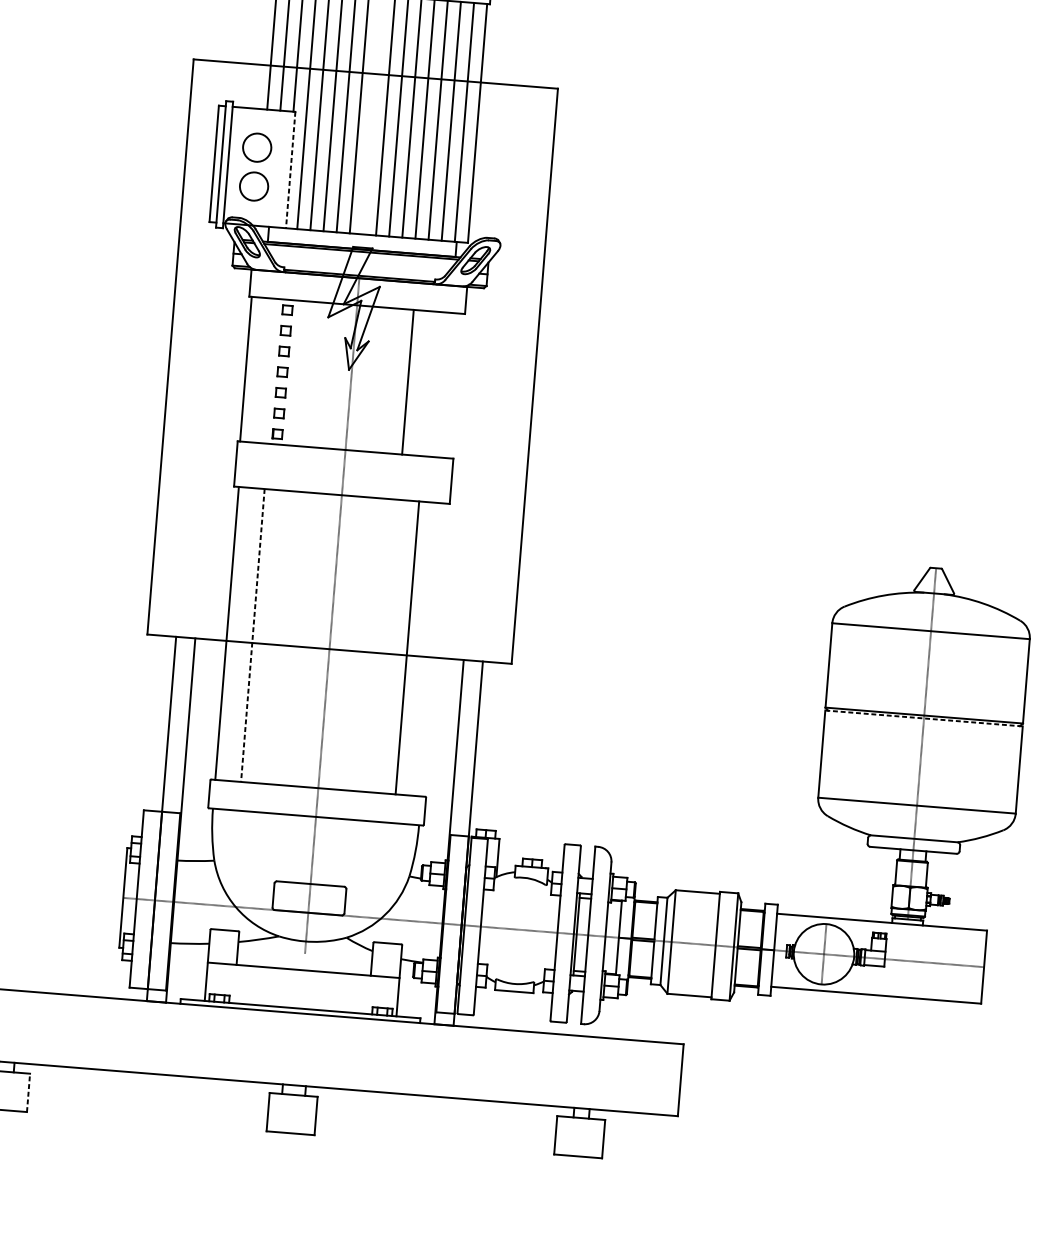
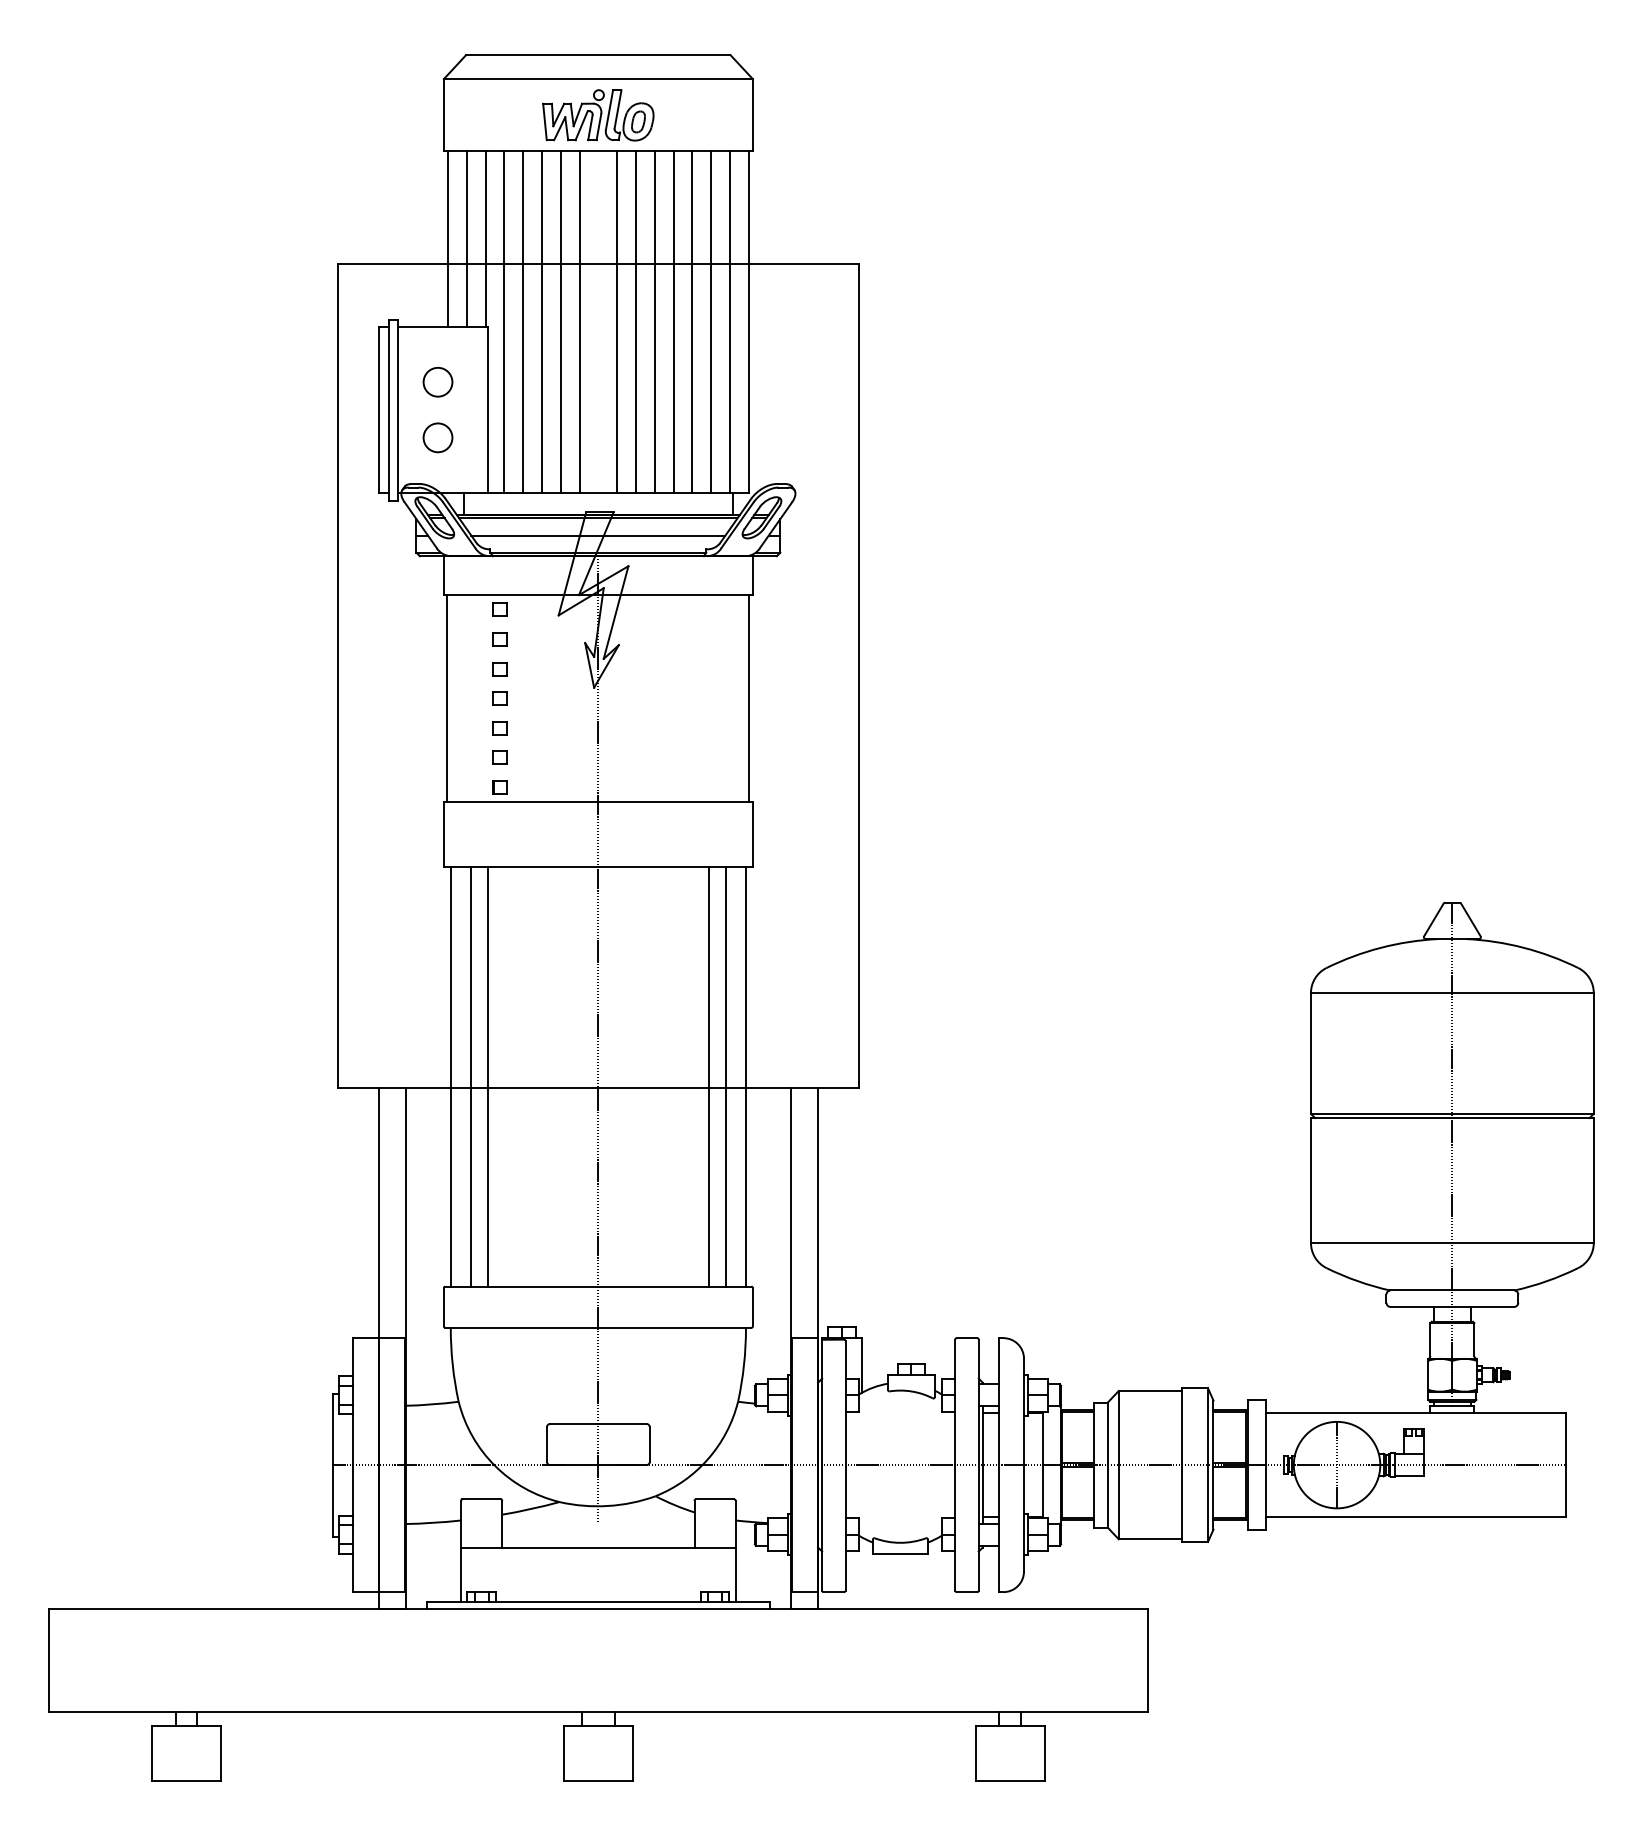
circle: (256, 147) -> (437, 382), size x0.71
line: (290, 170) -> (488, 410), dashed -> solid
circle: (253, 186) -> (437, 437), size x0.71
line: (360, 263) -> (598, 535), added
line: (408, 382) -> (749, 698), moved
line: (241, 634) -> (471, 1076), added
line: (252, 635) -> (487, 1076), dashed -> solid
line: (418, 648) -> (725, 1076), added
line: (432, 649) -> (745, 1076), added
line: (924, 718) -> (1452, 1118), dashed -> solid
line: (28, 1092) -> (220, 1752), dashed -> solid

